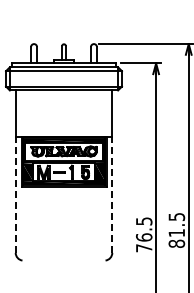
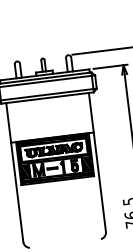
line: (15, 194) -> (17, 192), dashed -> solid
line: (112, 194) -> (99, 181), dashed -> solid

